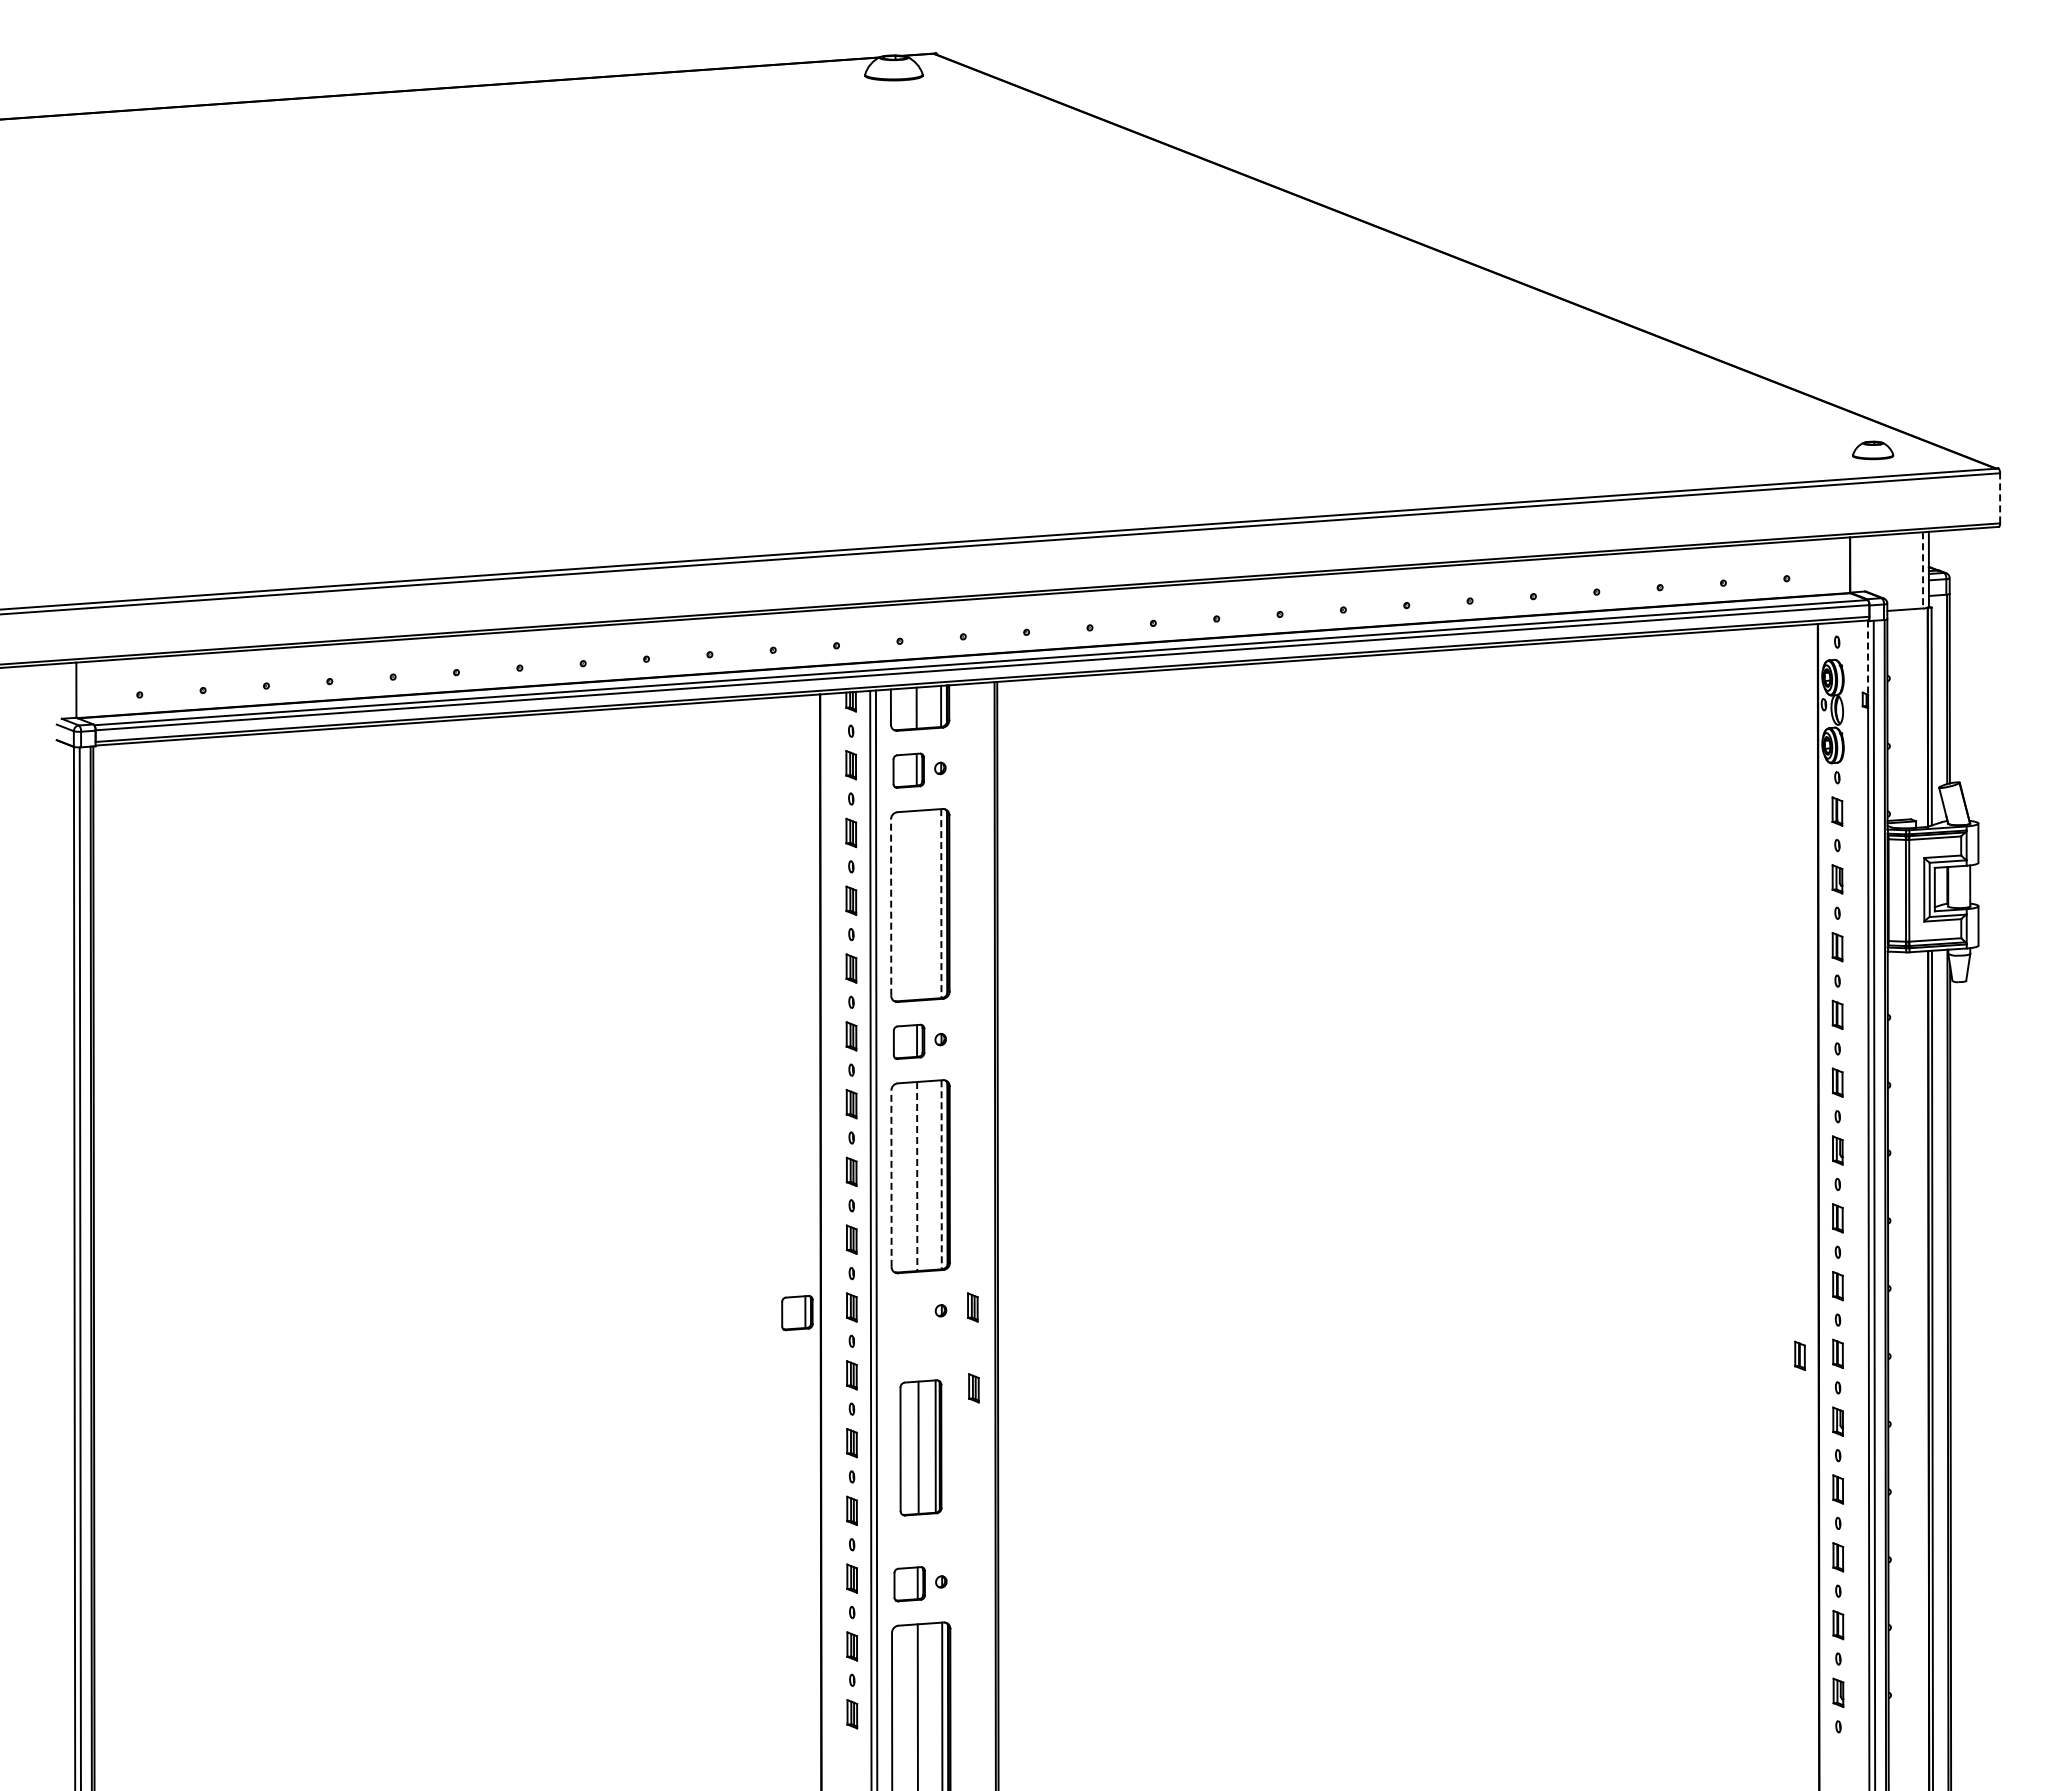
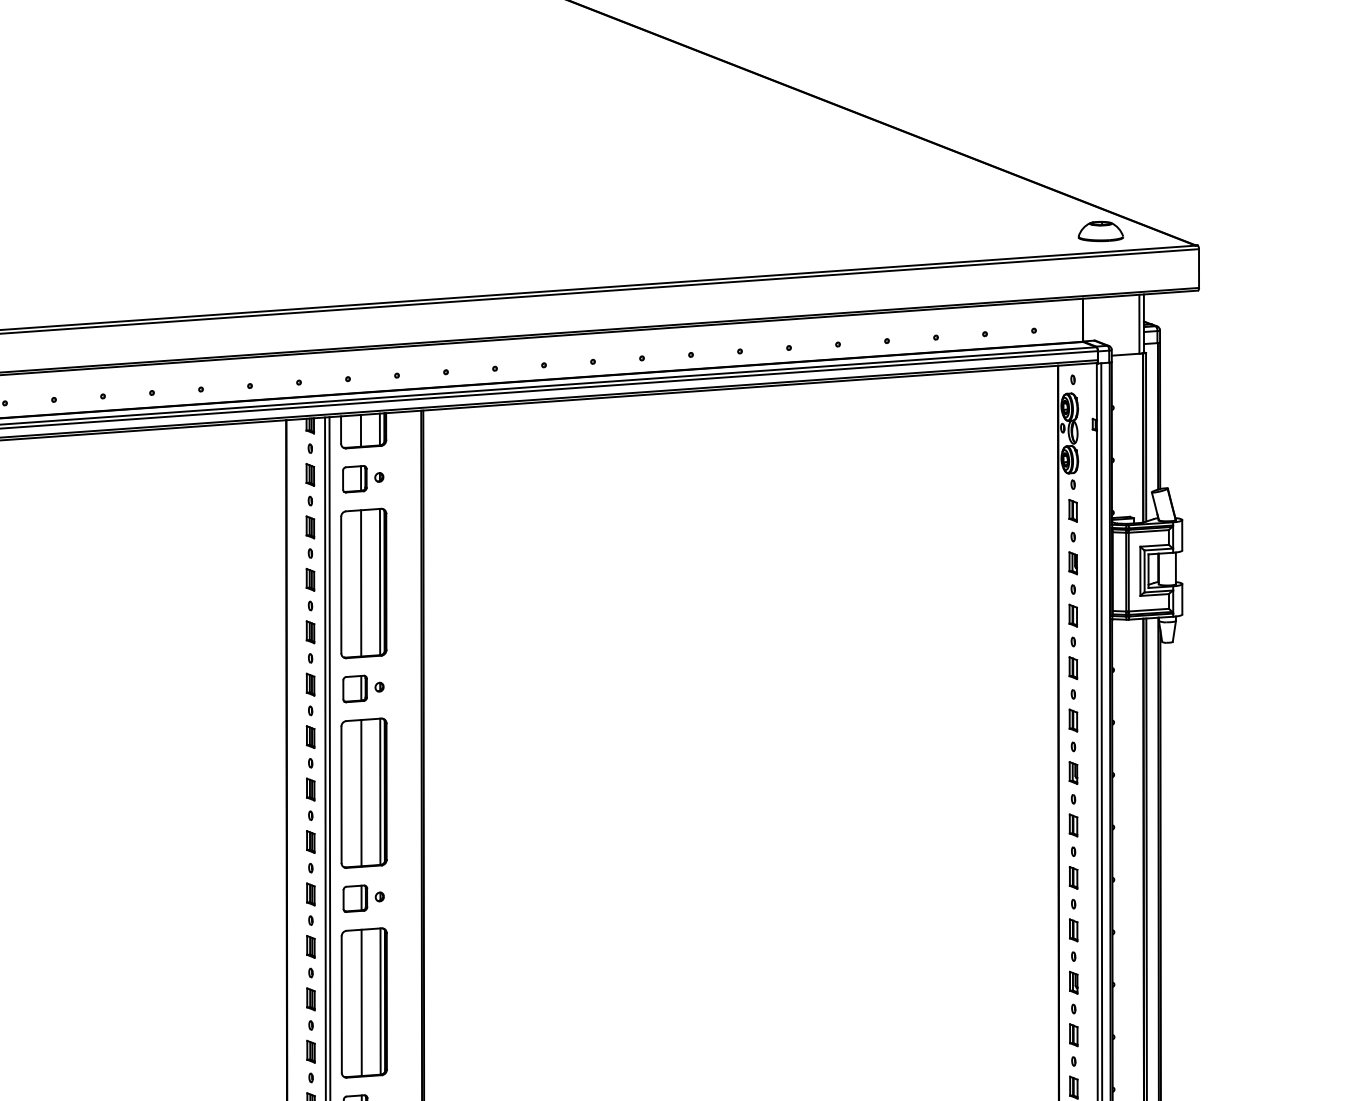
part: (1872, 450) -> (1100, 231), size x1.43
line: (2000, 497) -> (1199, 267), dashed -> solid
line: (1923, 570) -> (1139, 324), dashed -> solid
line: (1868, 658) -> (1097, 392), dashed -> solid
line: (941, 903) -> (380, 581), dashed -> solid
line: (916, 904) -> (360, 582), added
line: (891, 907) -> (341, 585), dashed -> solid
line: (941, 1174) -> (380, 791), dashed -> solid
line: (917, 1176) -> (361, 793), dashed -> solid
line: (891, 1178) -> (341, 794), dashed -> solid
part: (972, 1307) -> (404, 894), removed
part: (797, 1313) -> (355, 899), moved
part: (1799, 1355) -> (1043, 931), removed
part: (973, 1388) -> (404, 957), removed
part: (920, 1447) -> (363, 1002), size x1.43

